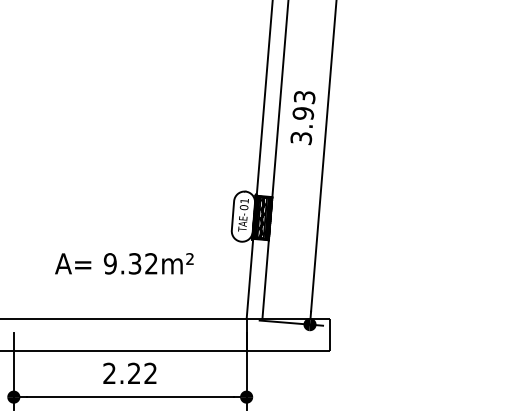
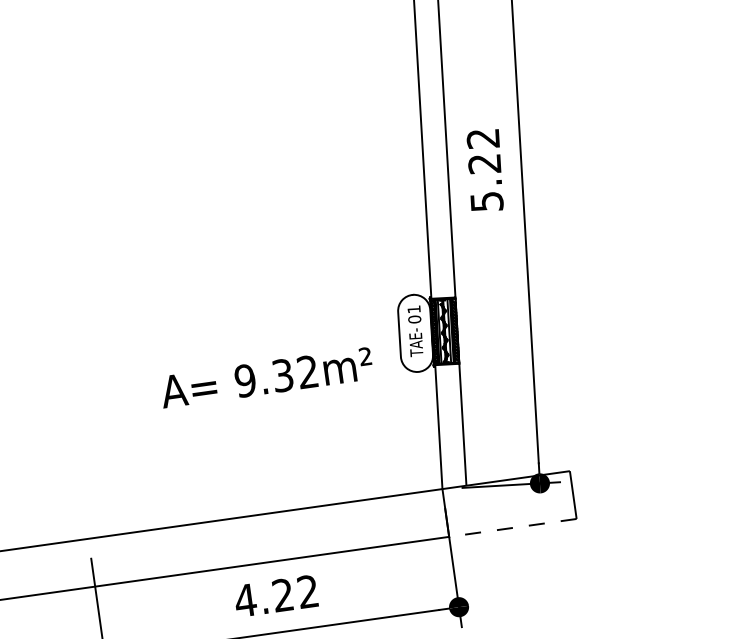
text: (302, 117) -> (484, 170), 3.93 -> 5.22
text: (124, 263) -> (266, 377), moved
line: (288, 350) -> (512, 527), solid -> dashed
text: (109, 372) -> (245, 599), 2.22 -> 4.22

